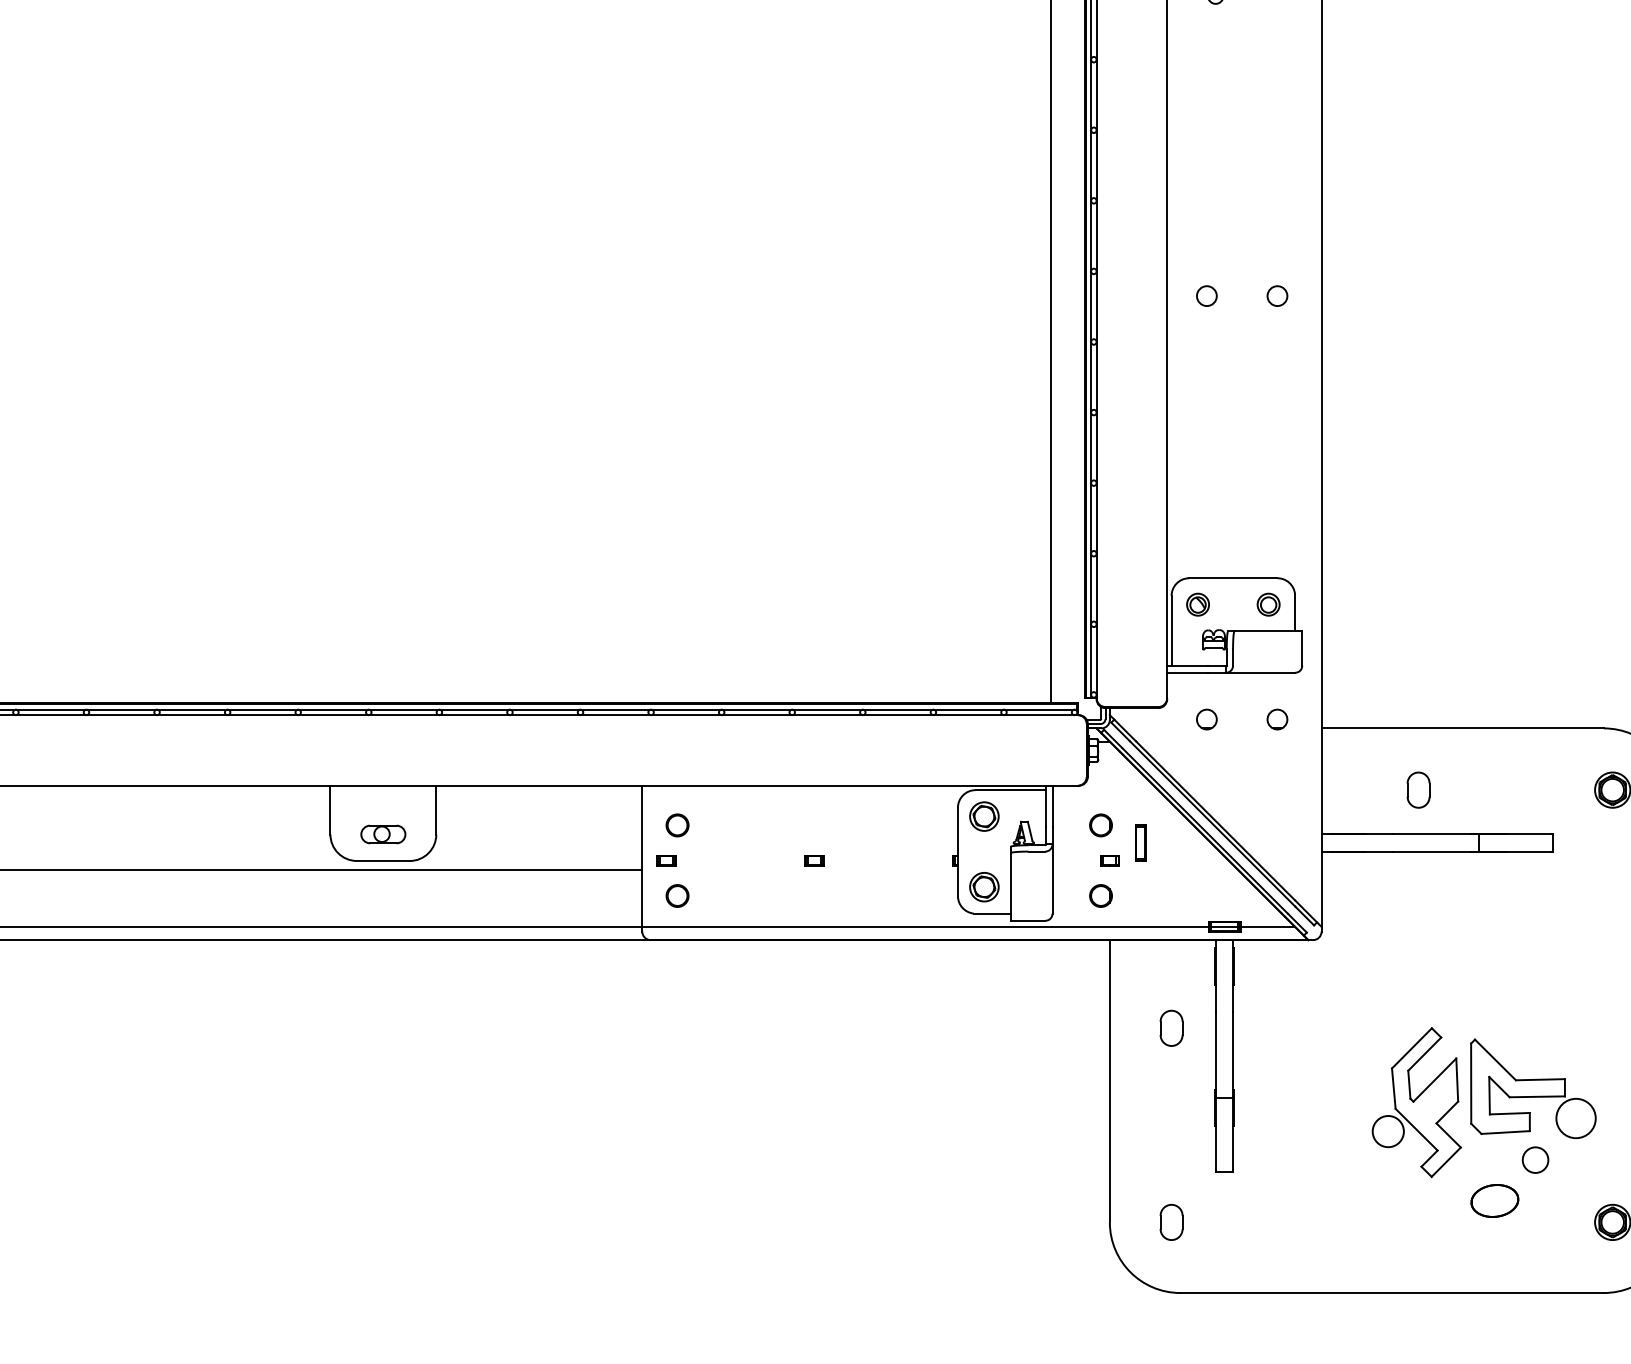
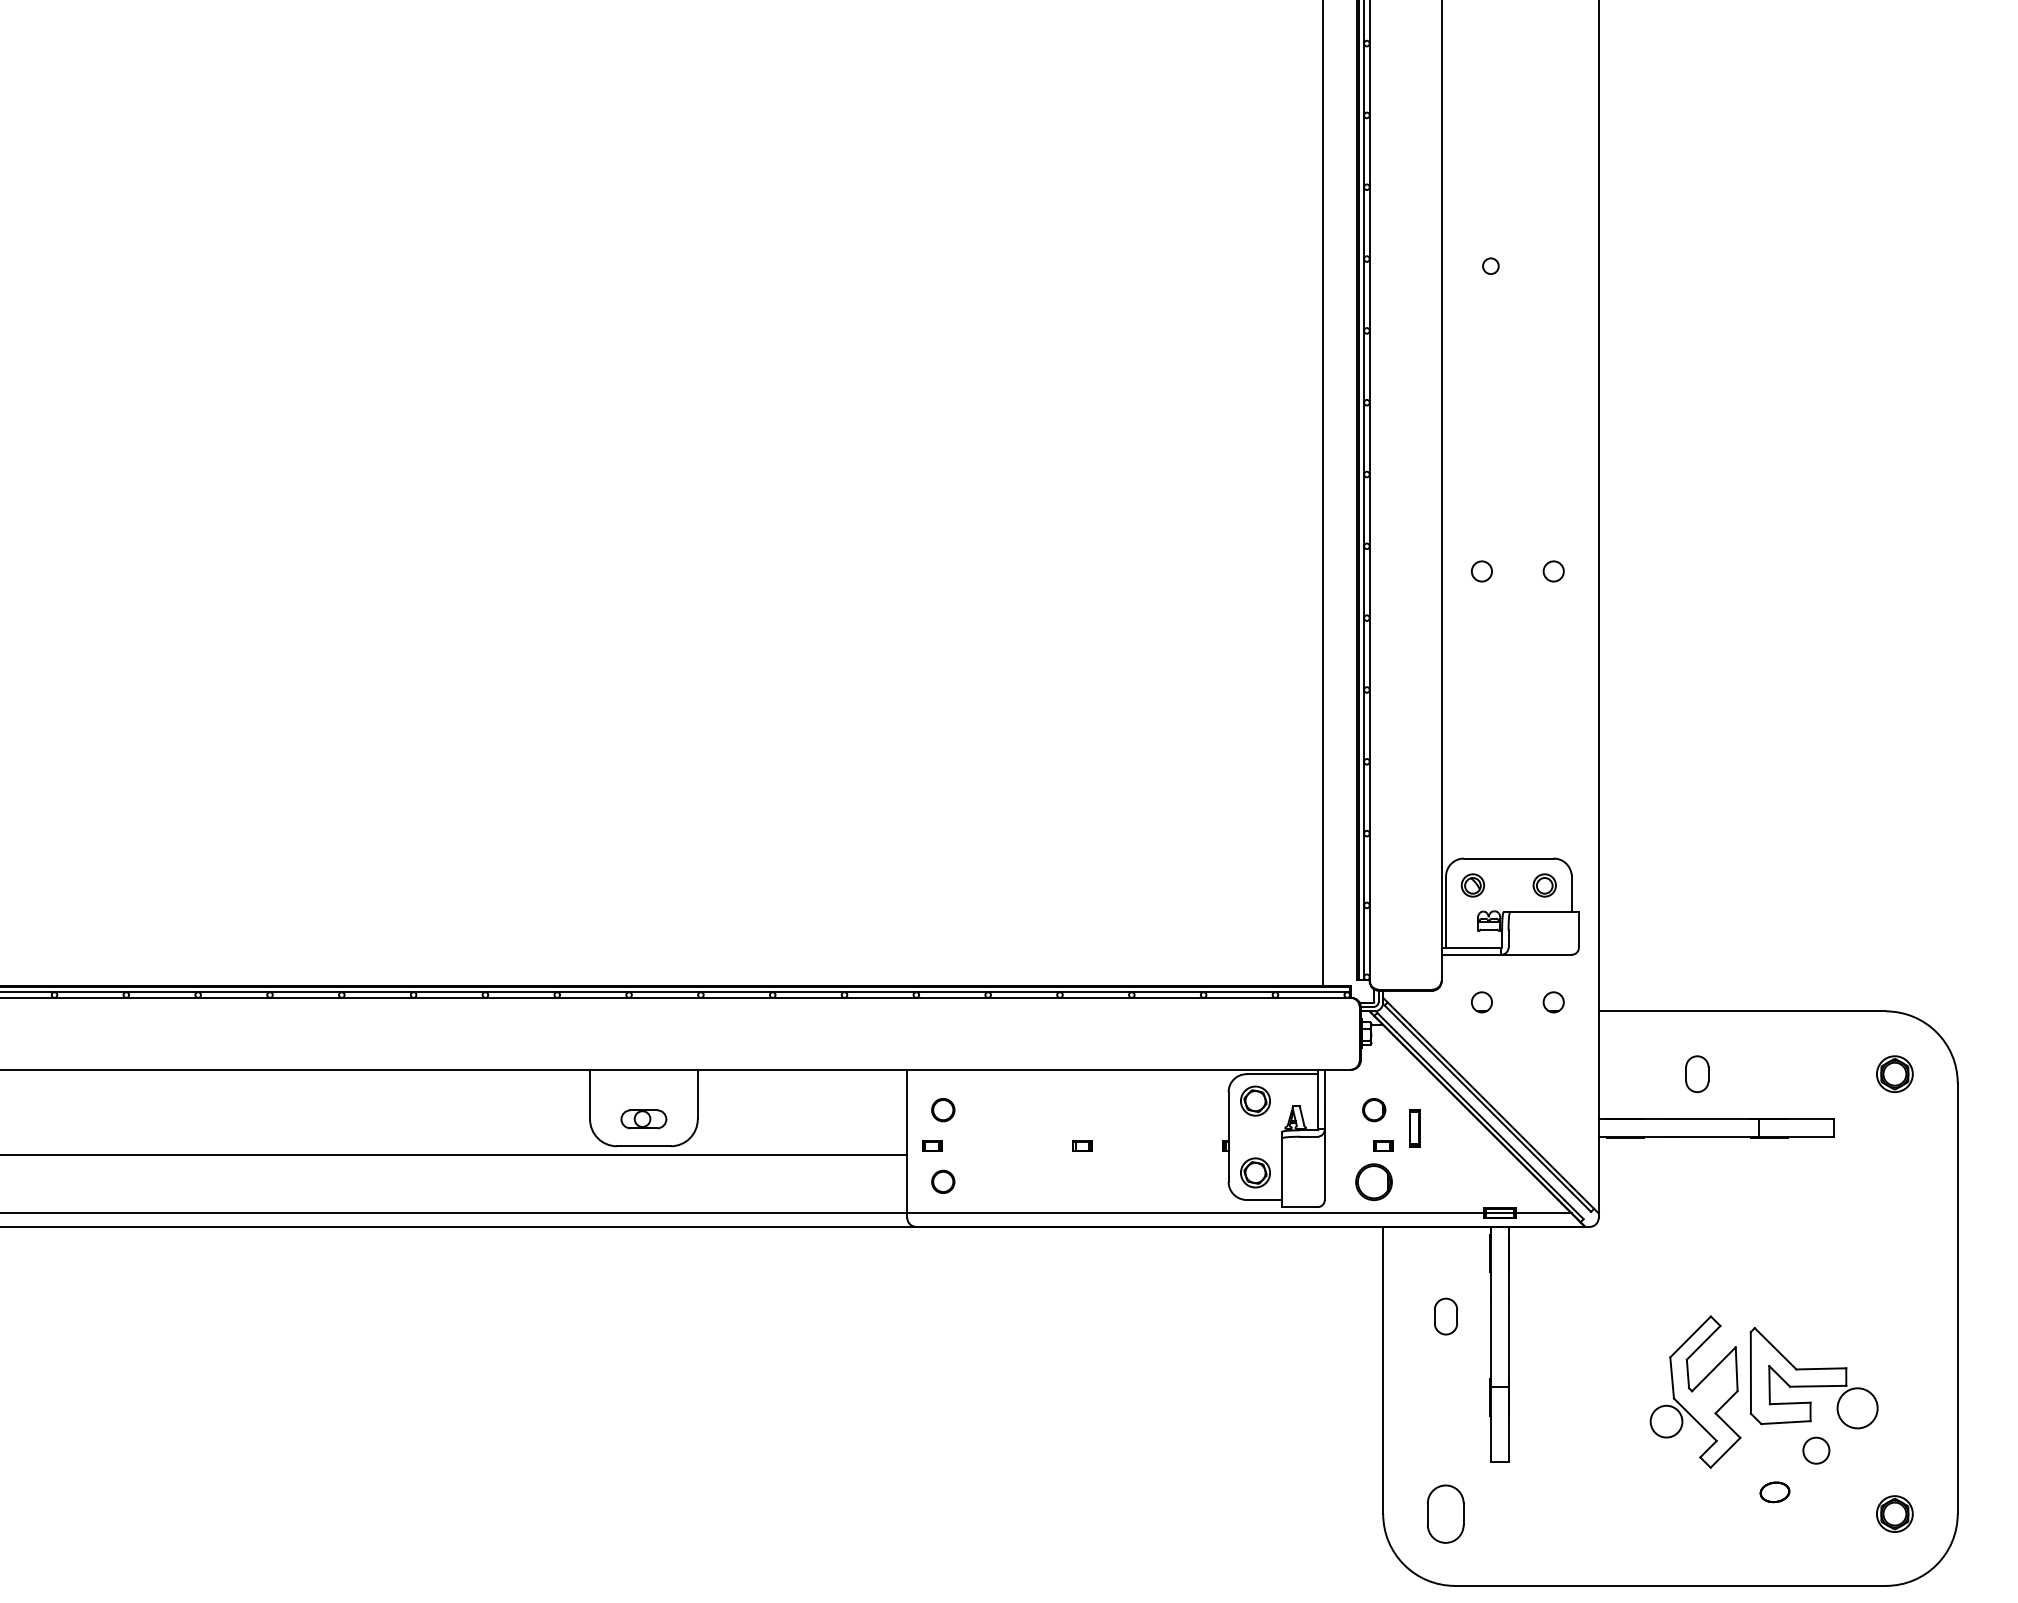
part: (1101, 895) -> (1374, 1181), size x1.6
part: (1494, 1201) -> (1774, 1492), size x0.6
part: (1172, 1221) -> (1446, 1513), size x1.6

